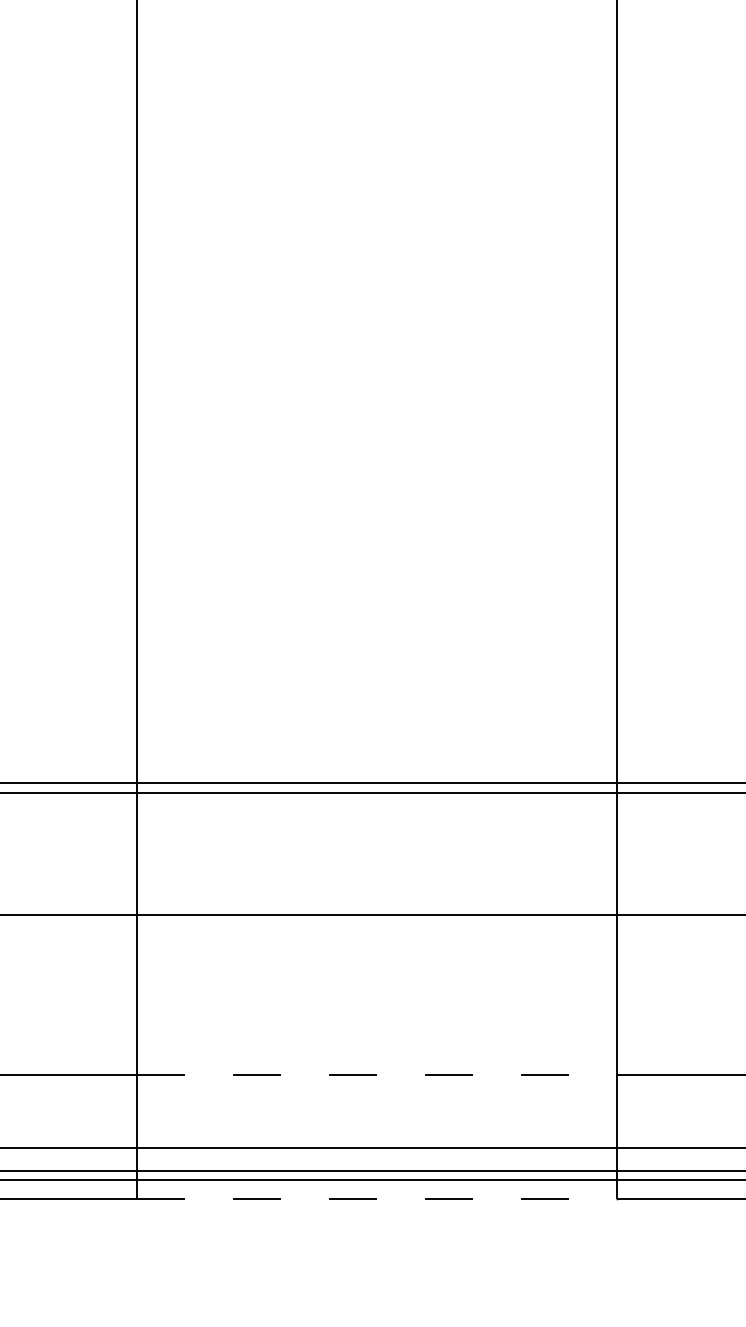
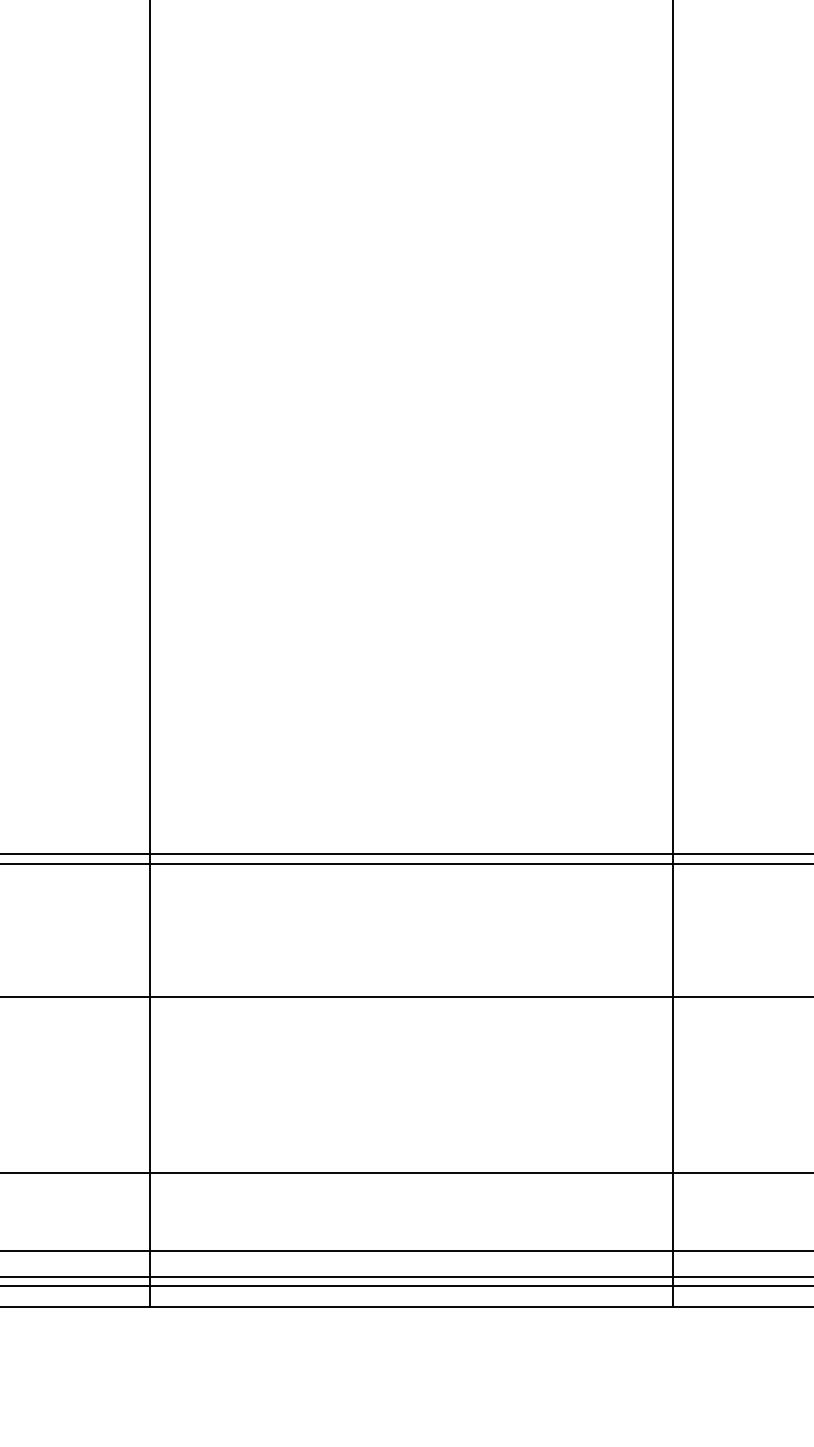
line: (376, 1075) -> (410, 1172), dashed -> solid
line: (376, 1198) -> (410, 1307), dashed -> solid

